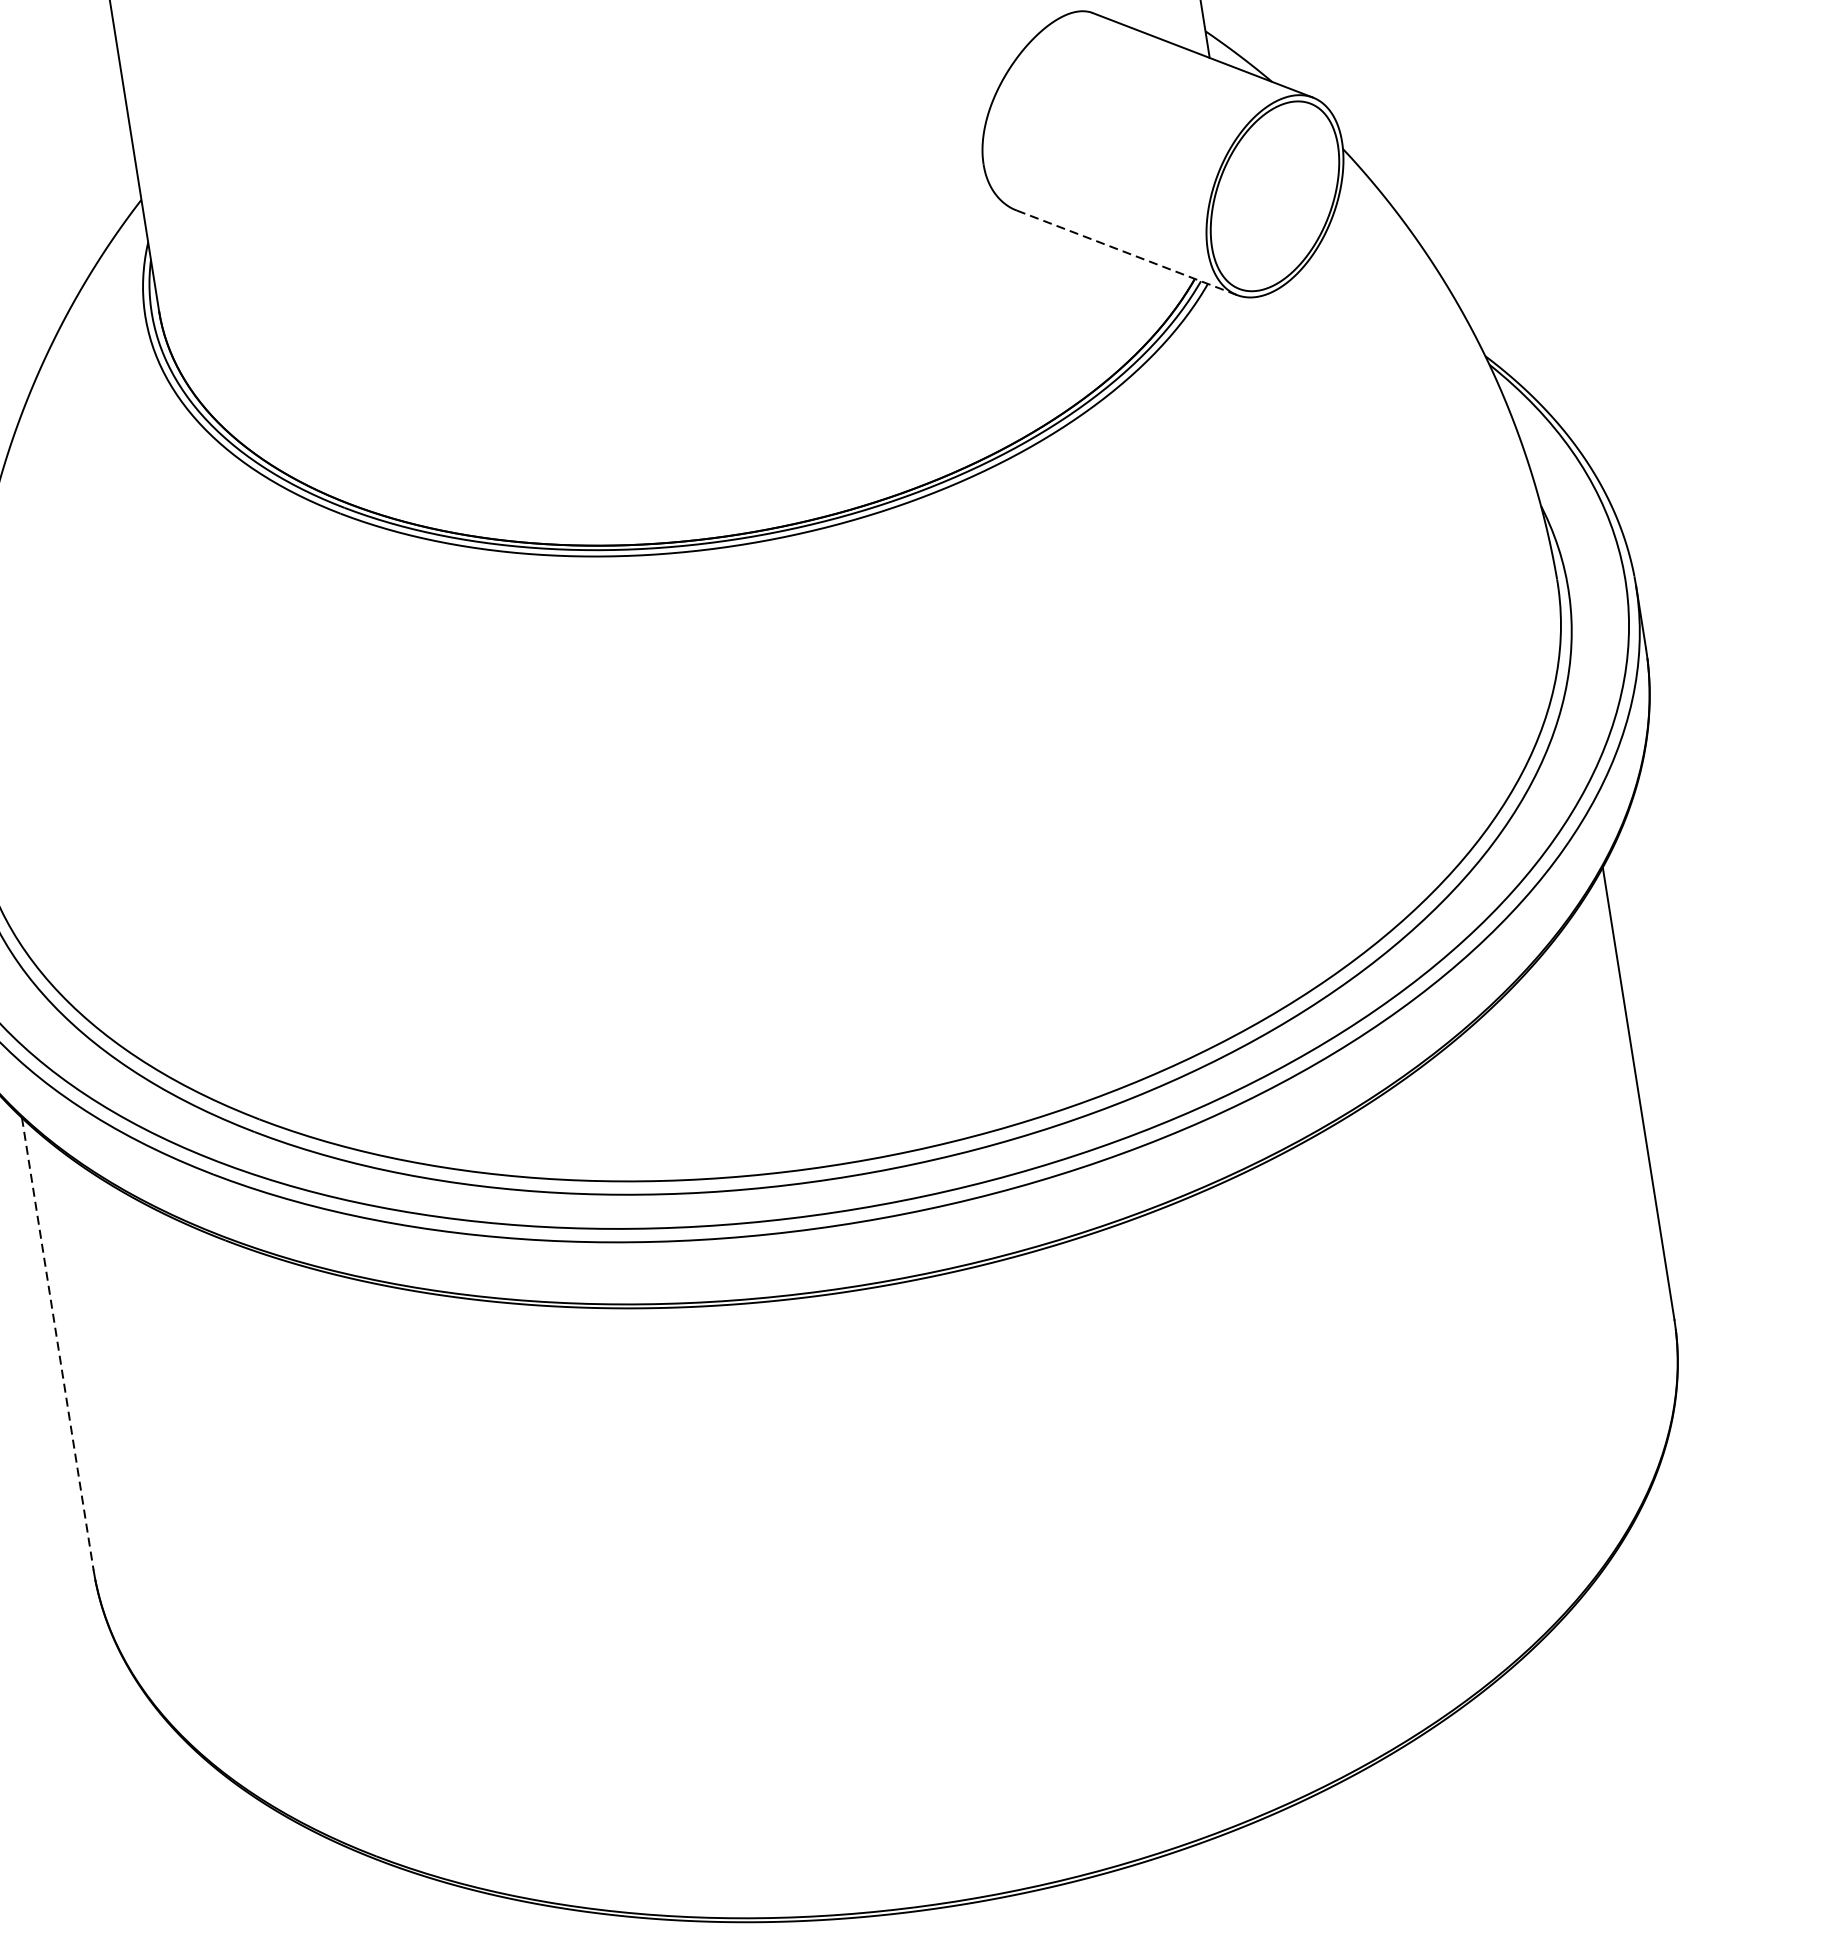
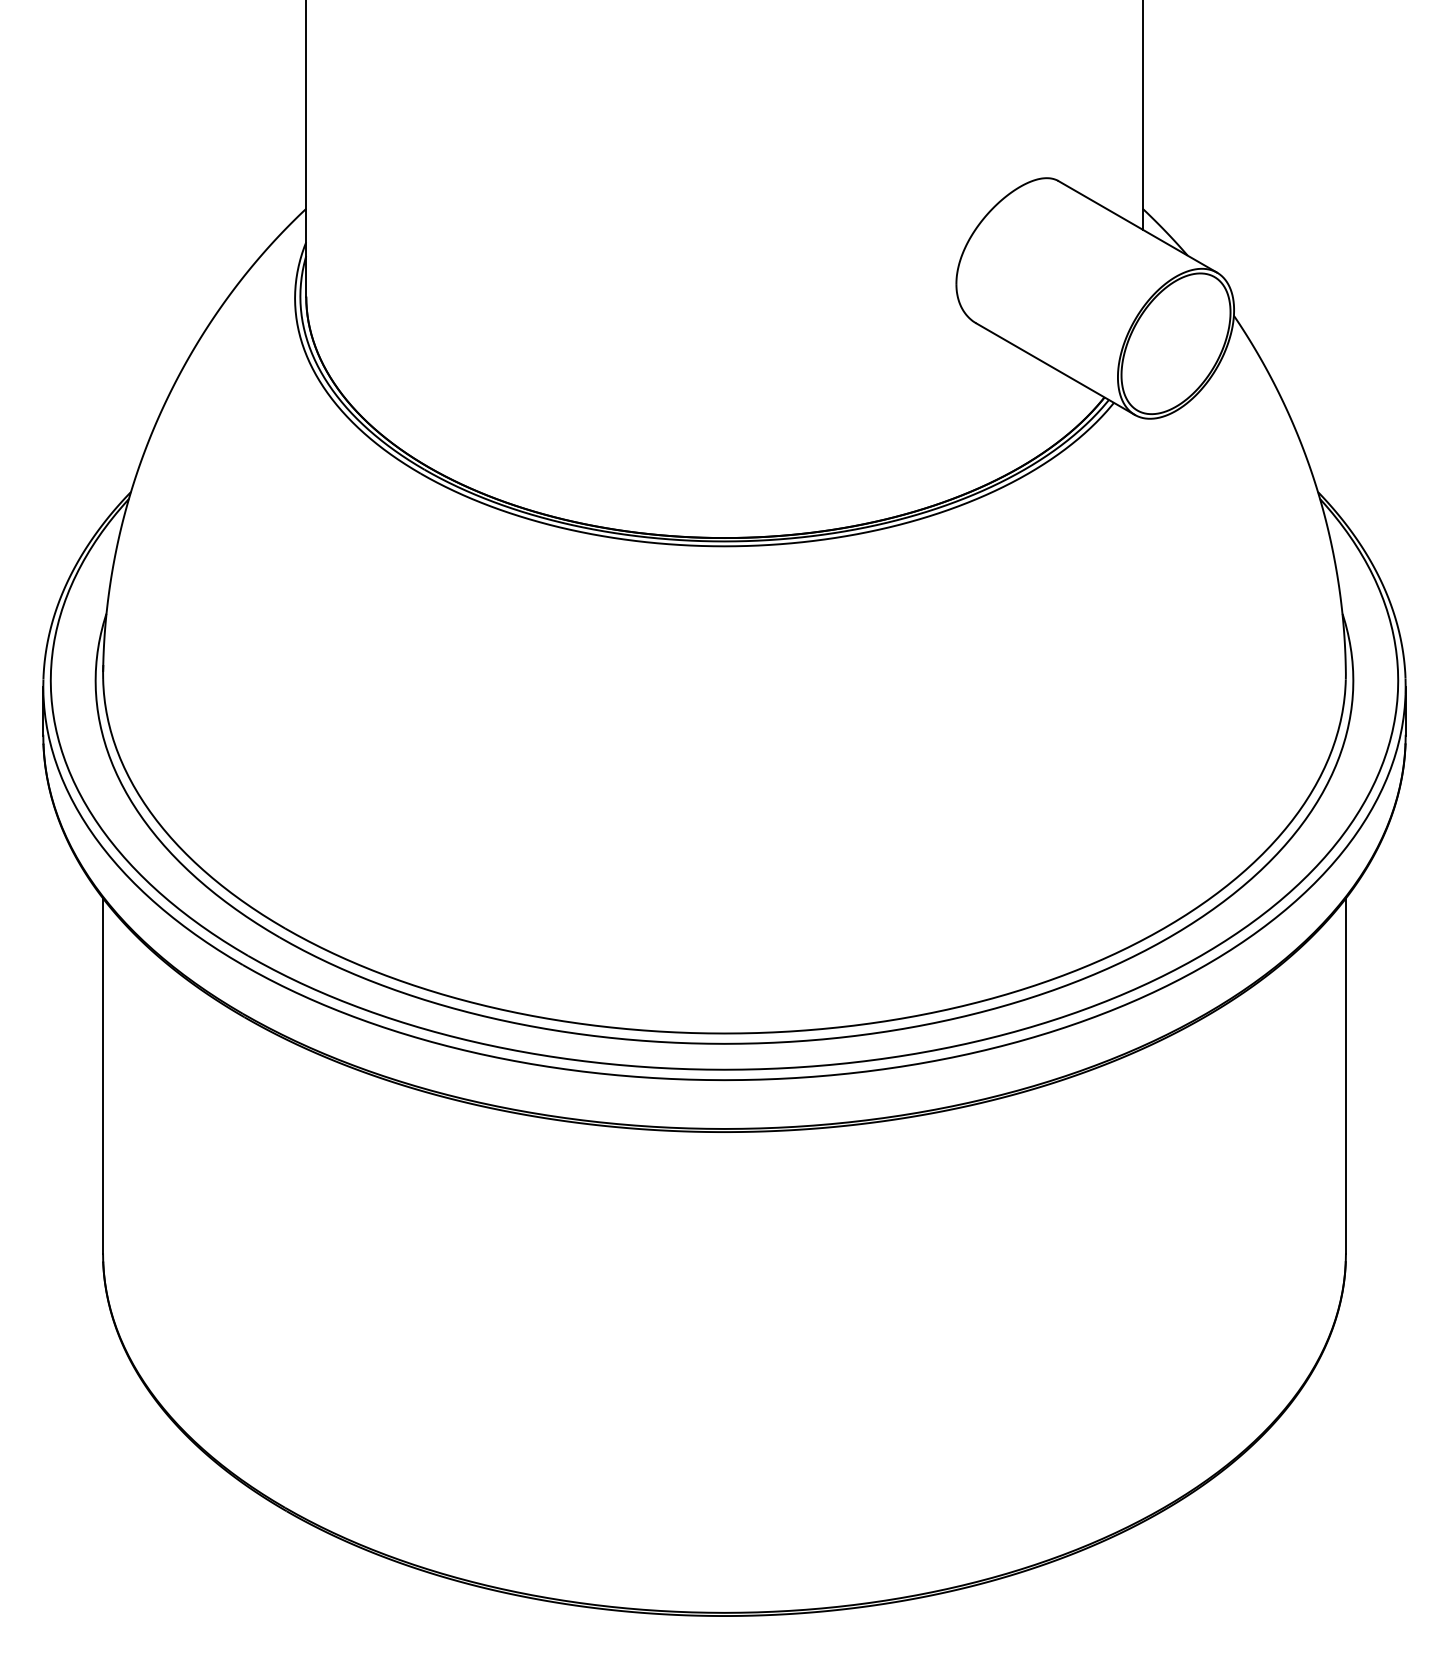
line: (1126, 253) -> (1055, 369), dashed -> solid
line: (58, 1344) -> (103, 1076), dashed -> solid

